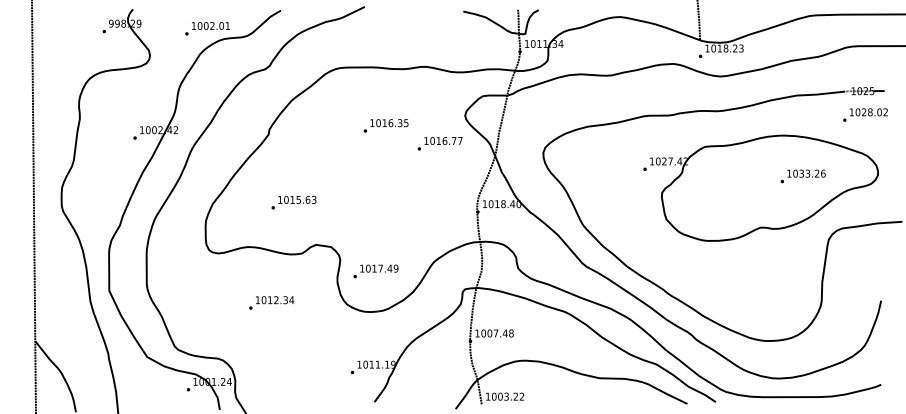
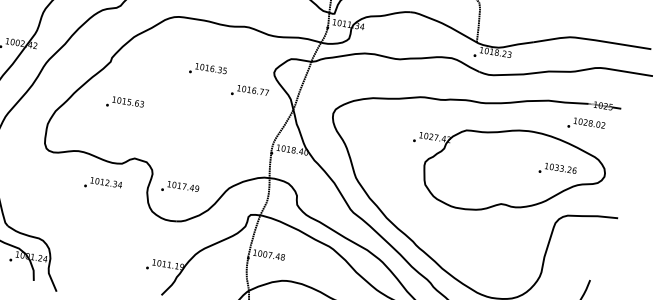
text: (865, 114) -> (586, 124), moved
text: (802, 176) -> (557, 170), moved
text: (293, 202) -> (124, 103), moved
text: (271, 302) -> (103, 184), moved

